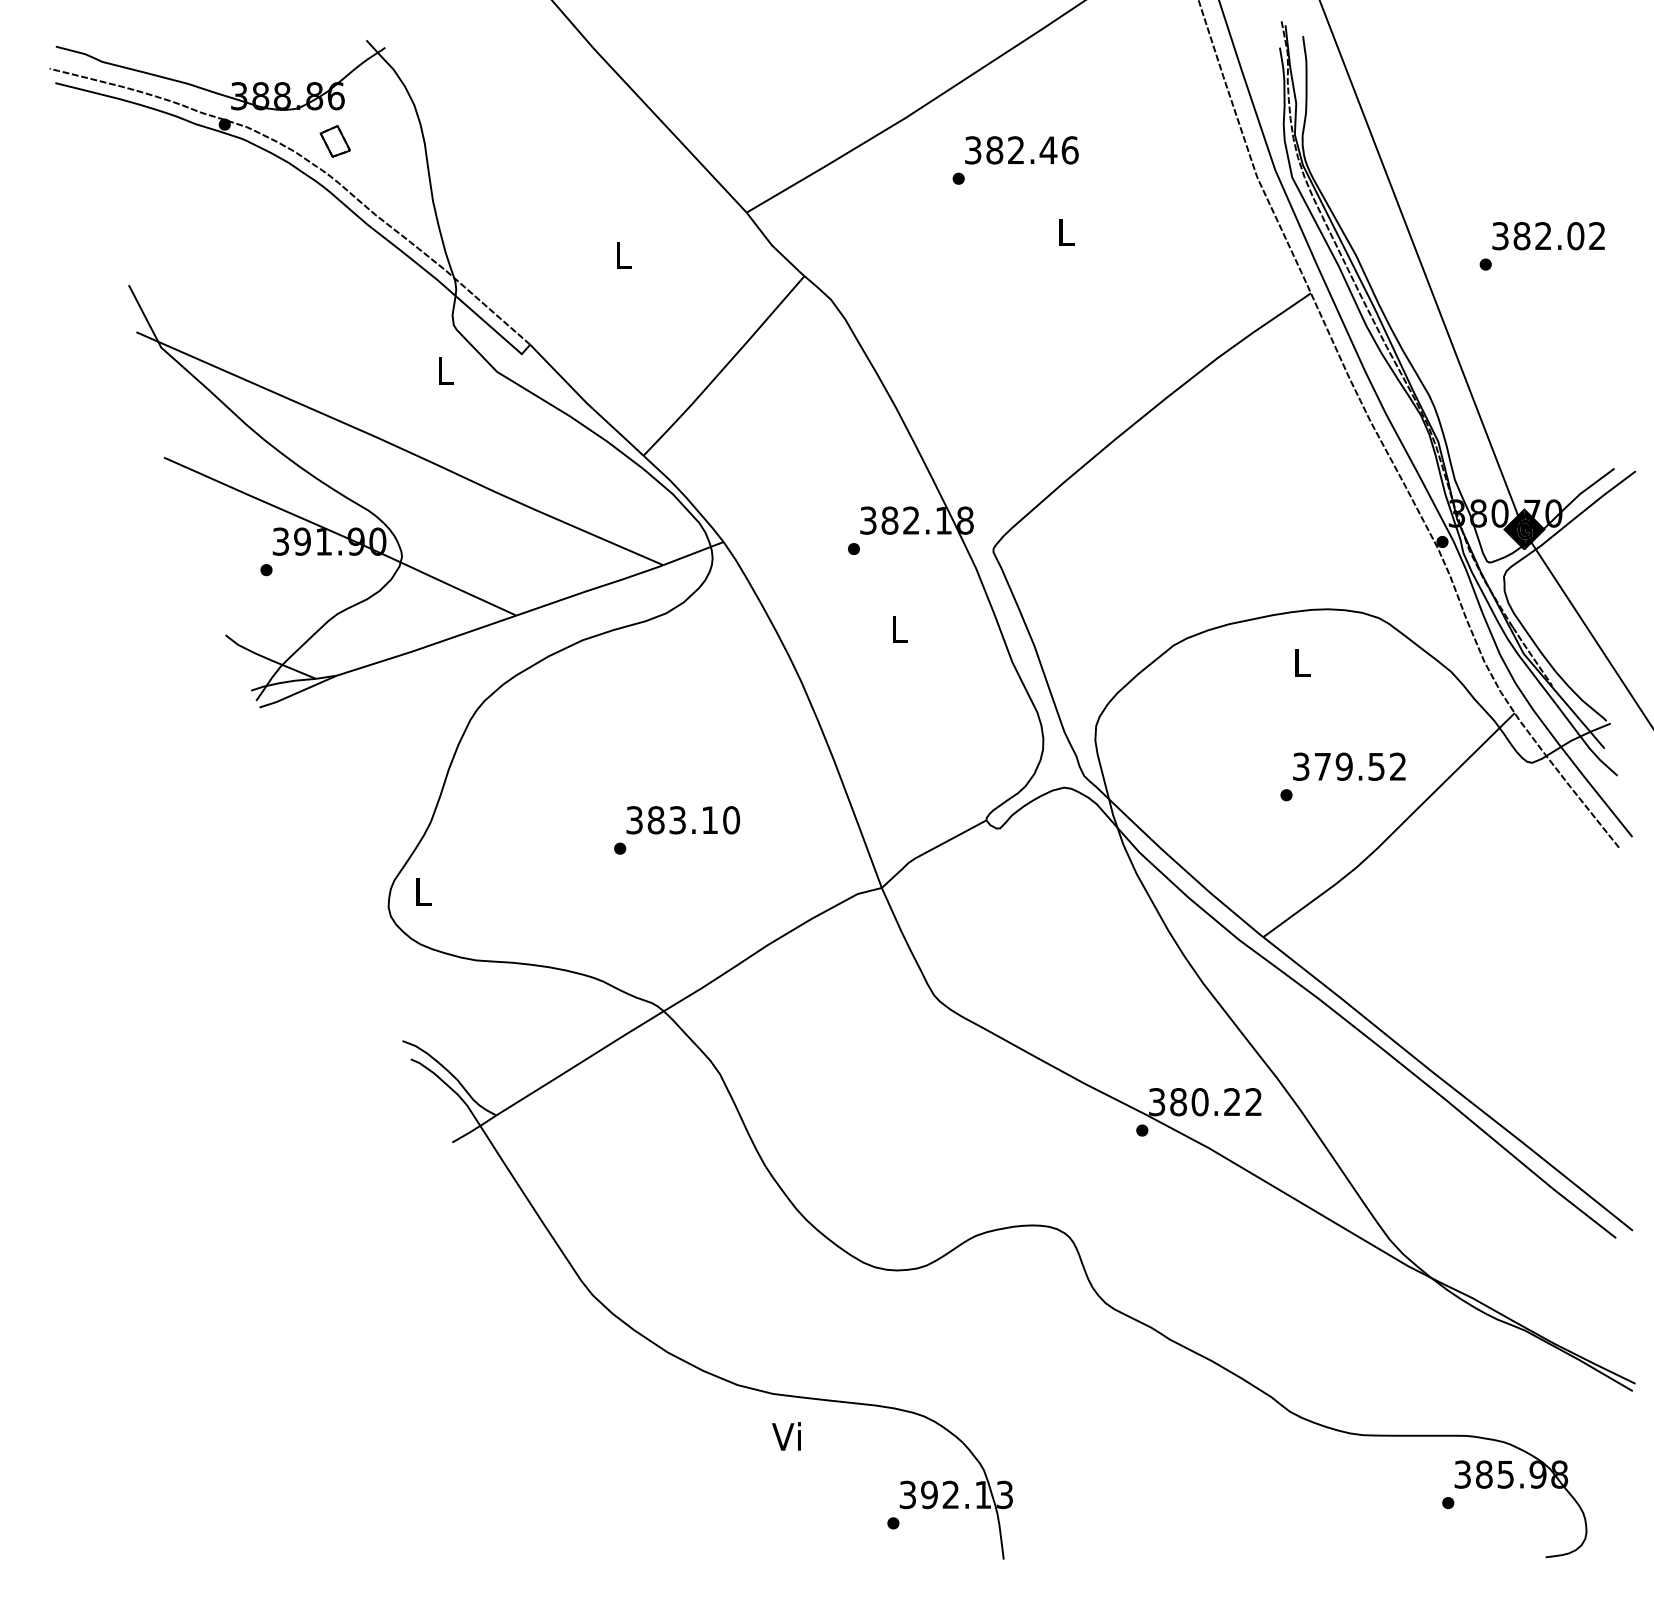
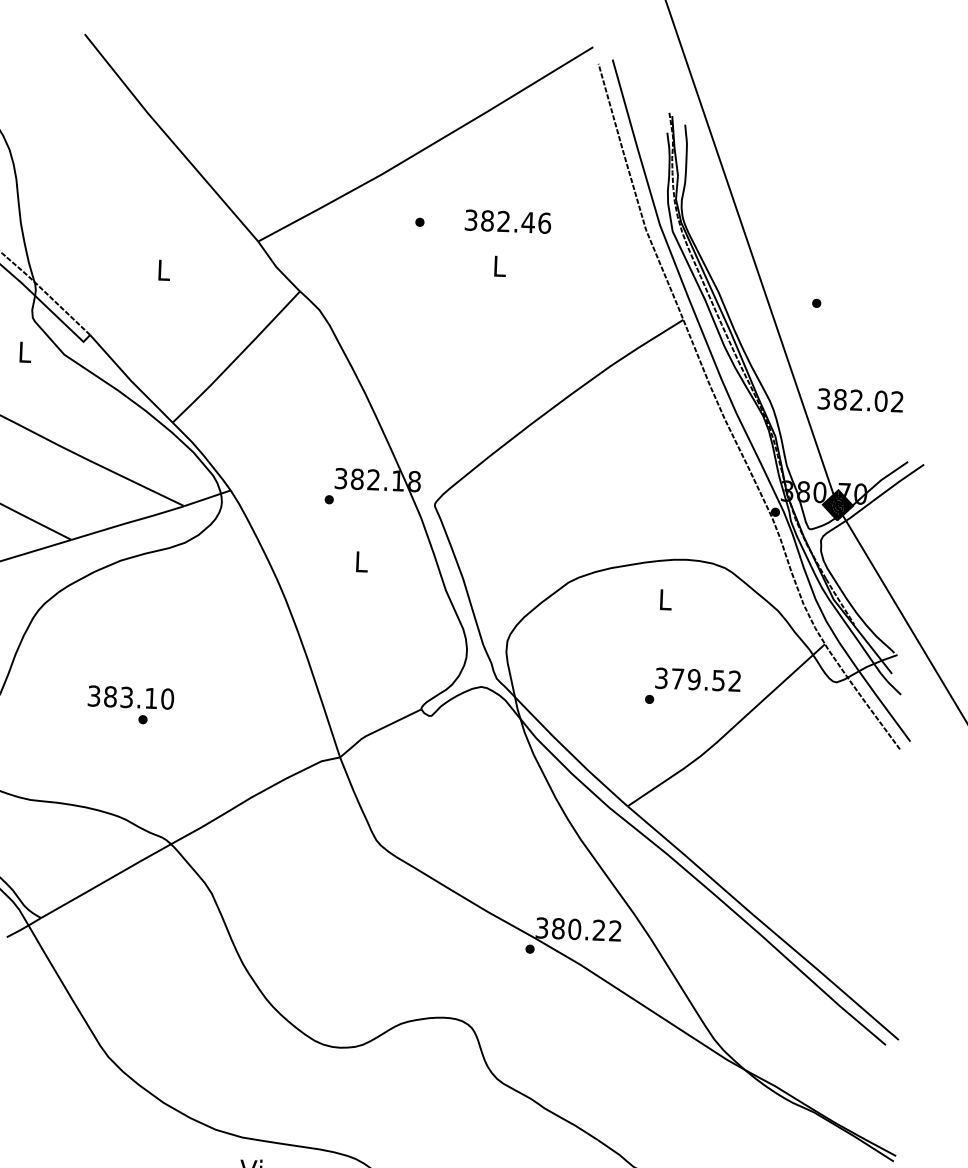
text: (1021, 150) -> (507, 221), moved
text: (1548, 236) -> (860, 400), moved
text: (683, 820) -> (131, 697), moved

